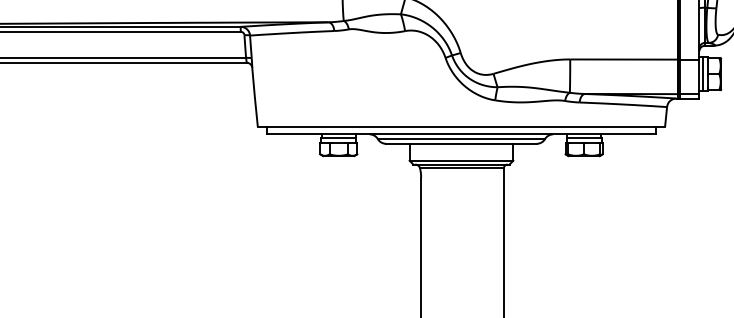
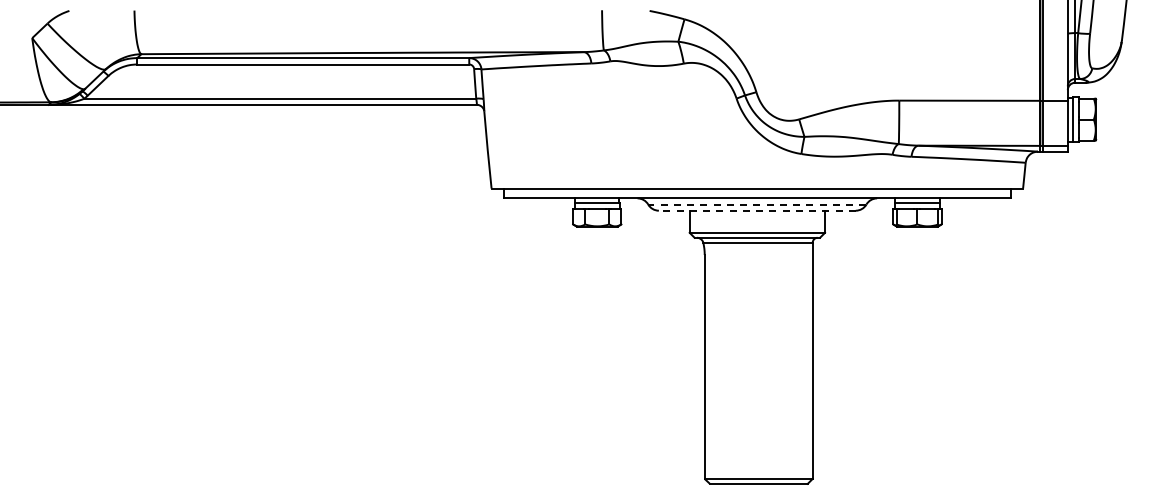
line: (460, 139) -> (756, 204), solid -> dashed
line: (460, 143) -> (756, 210), solid -> dashed

